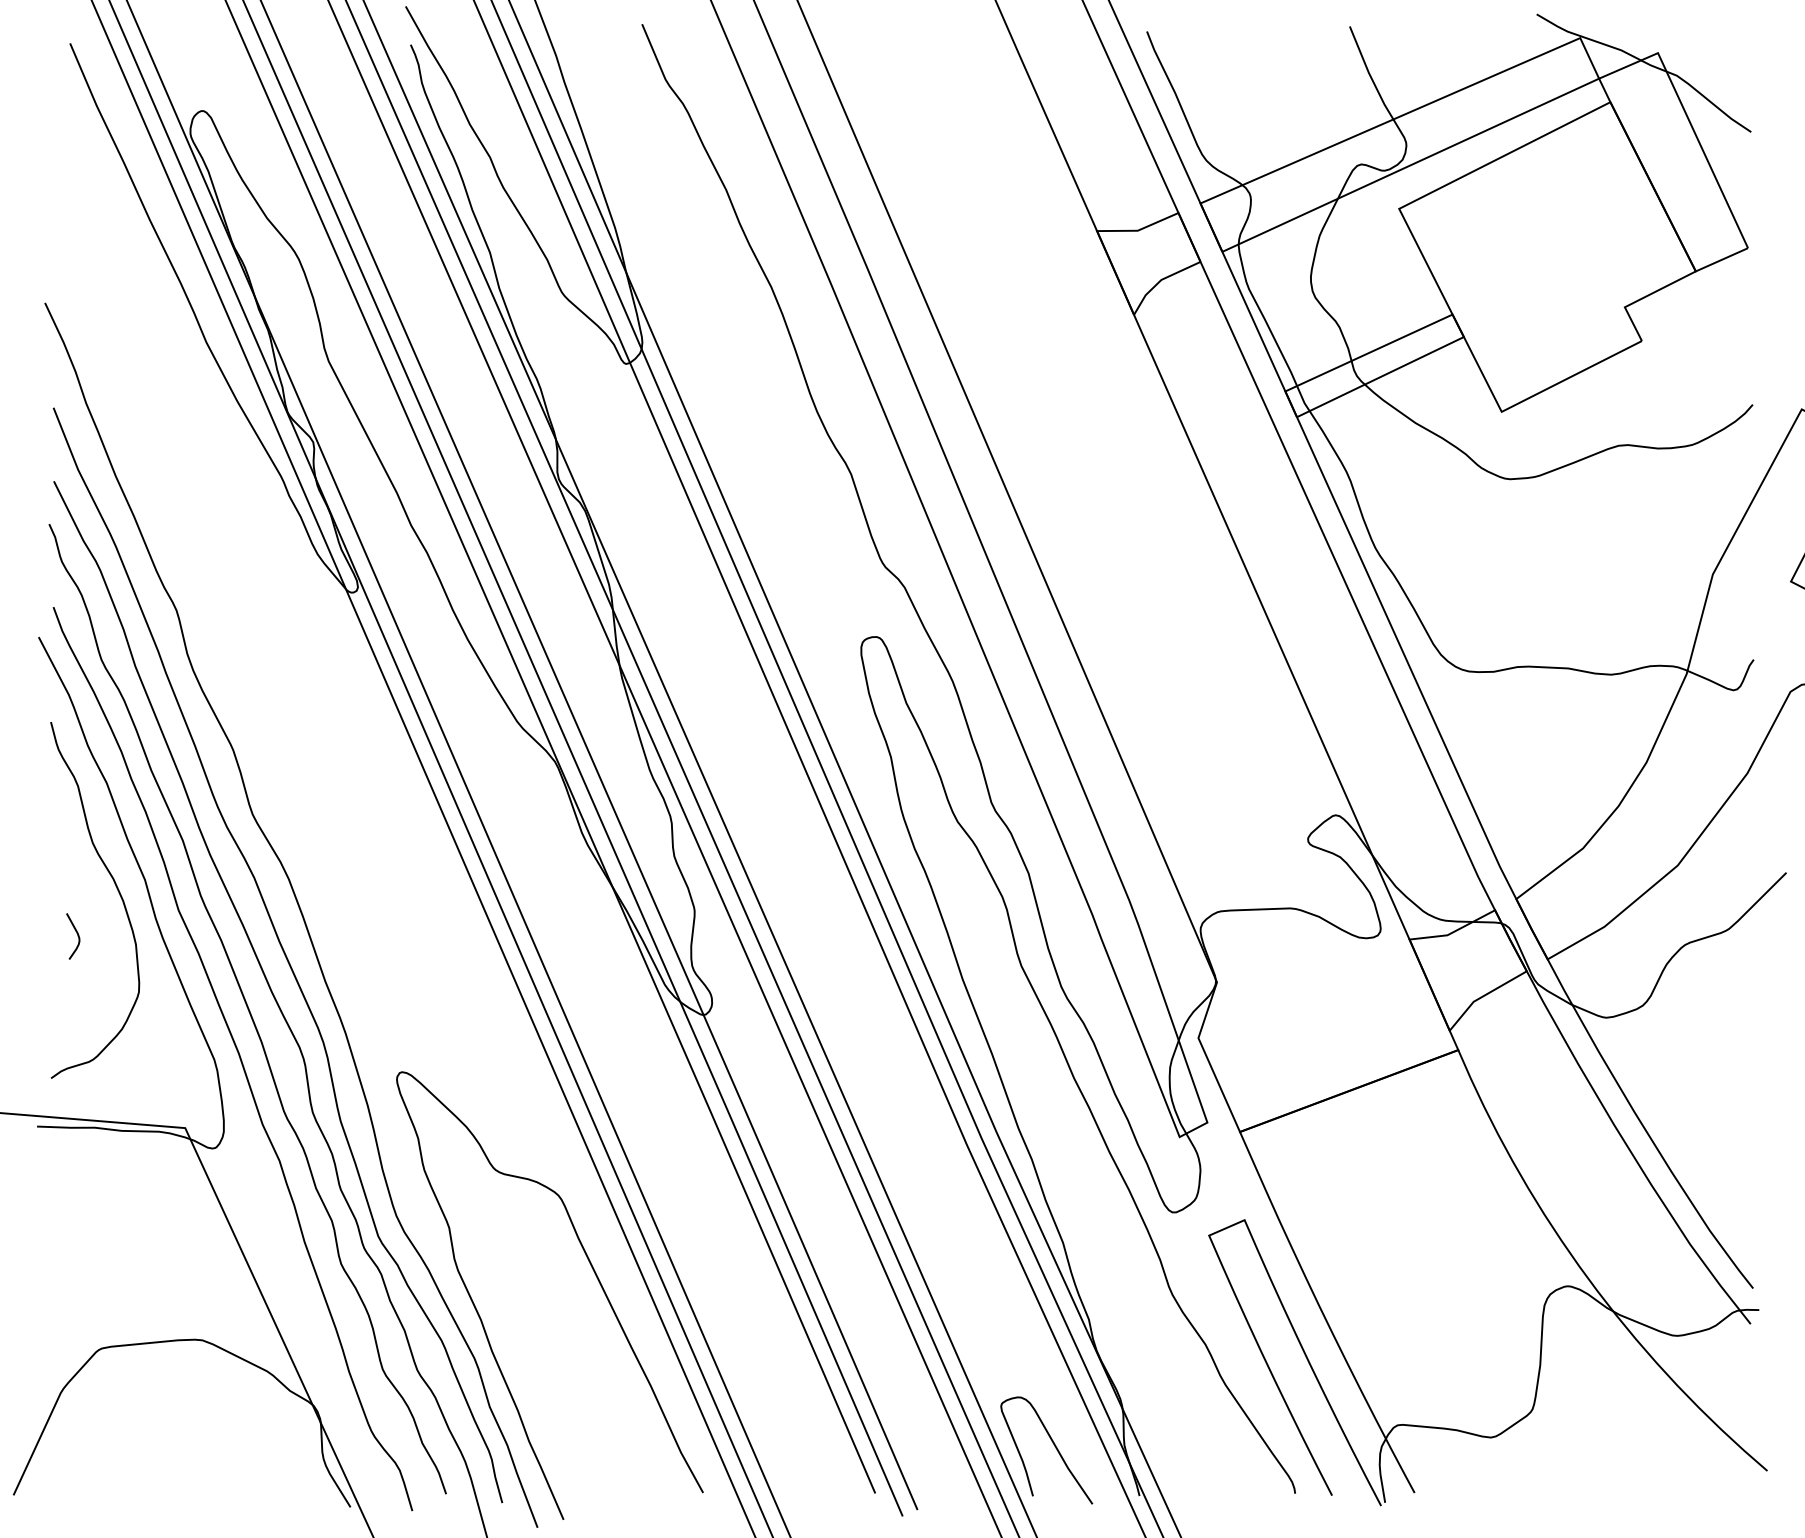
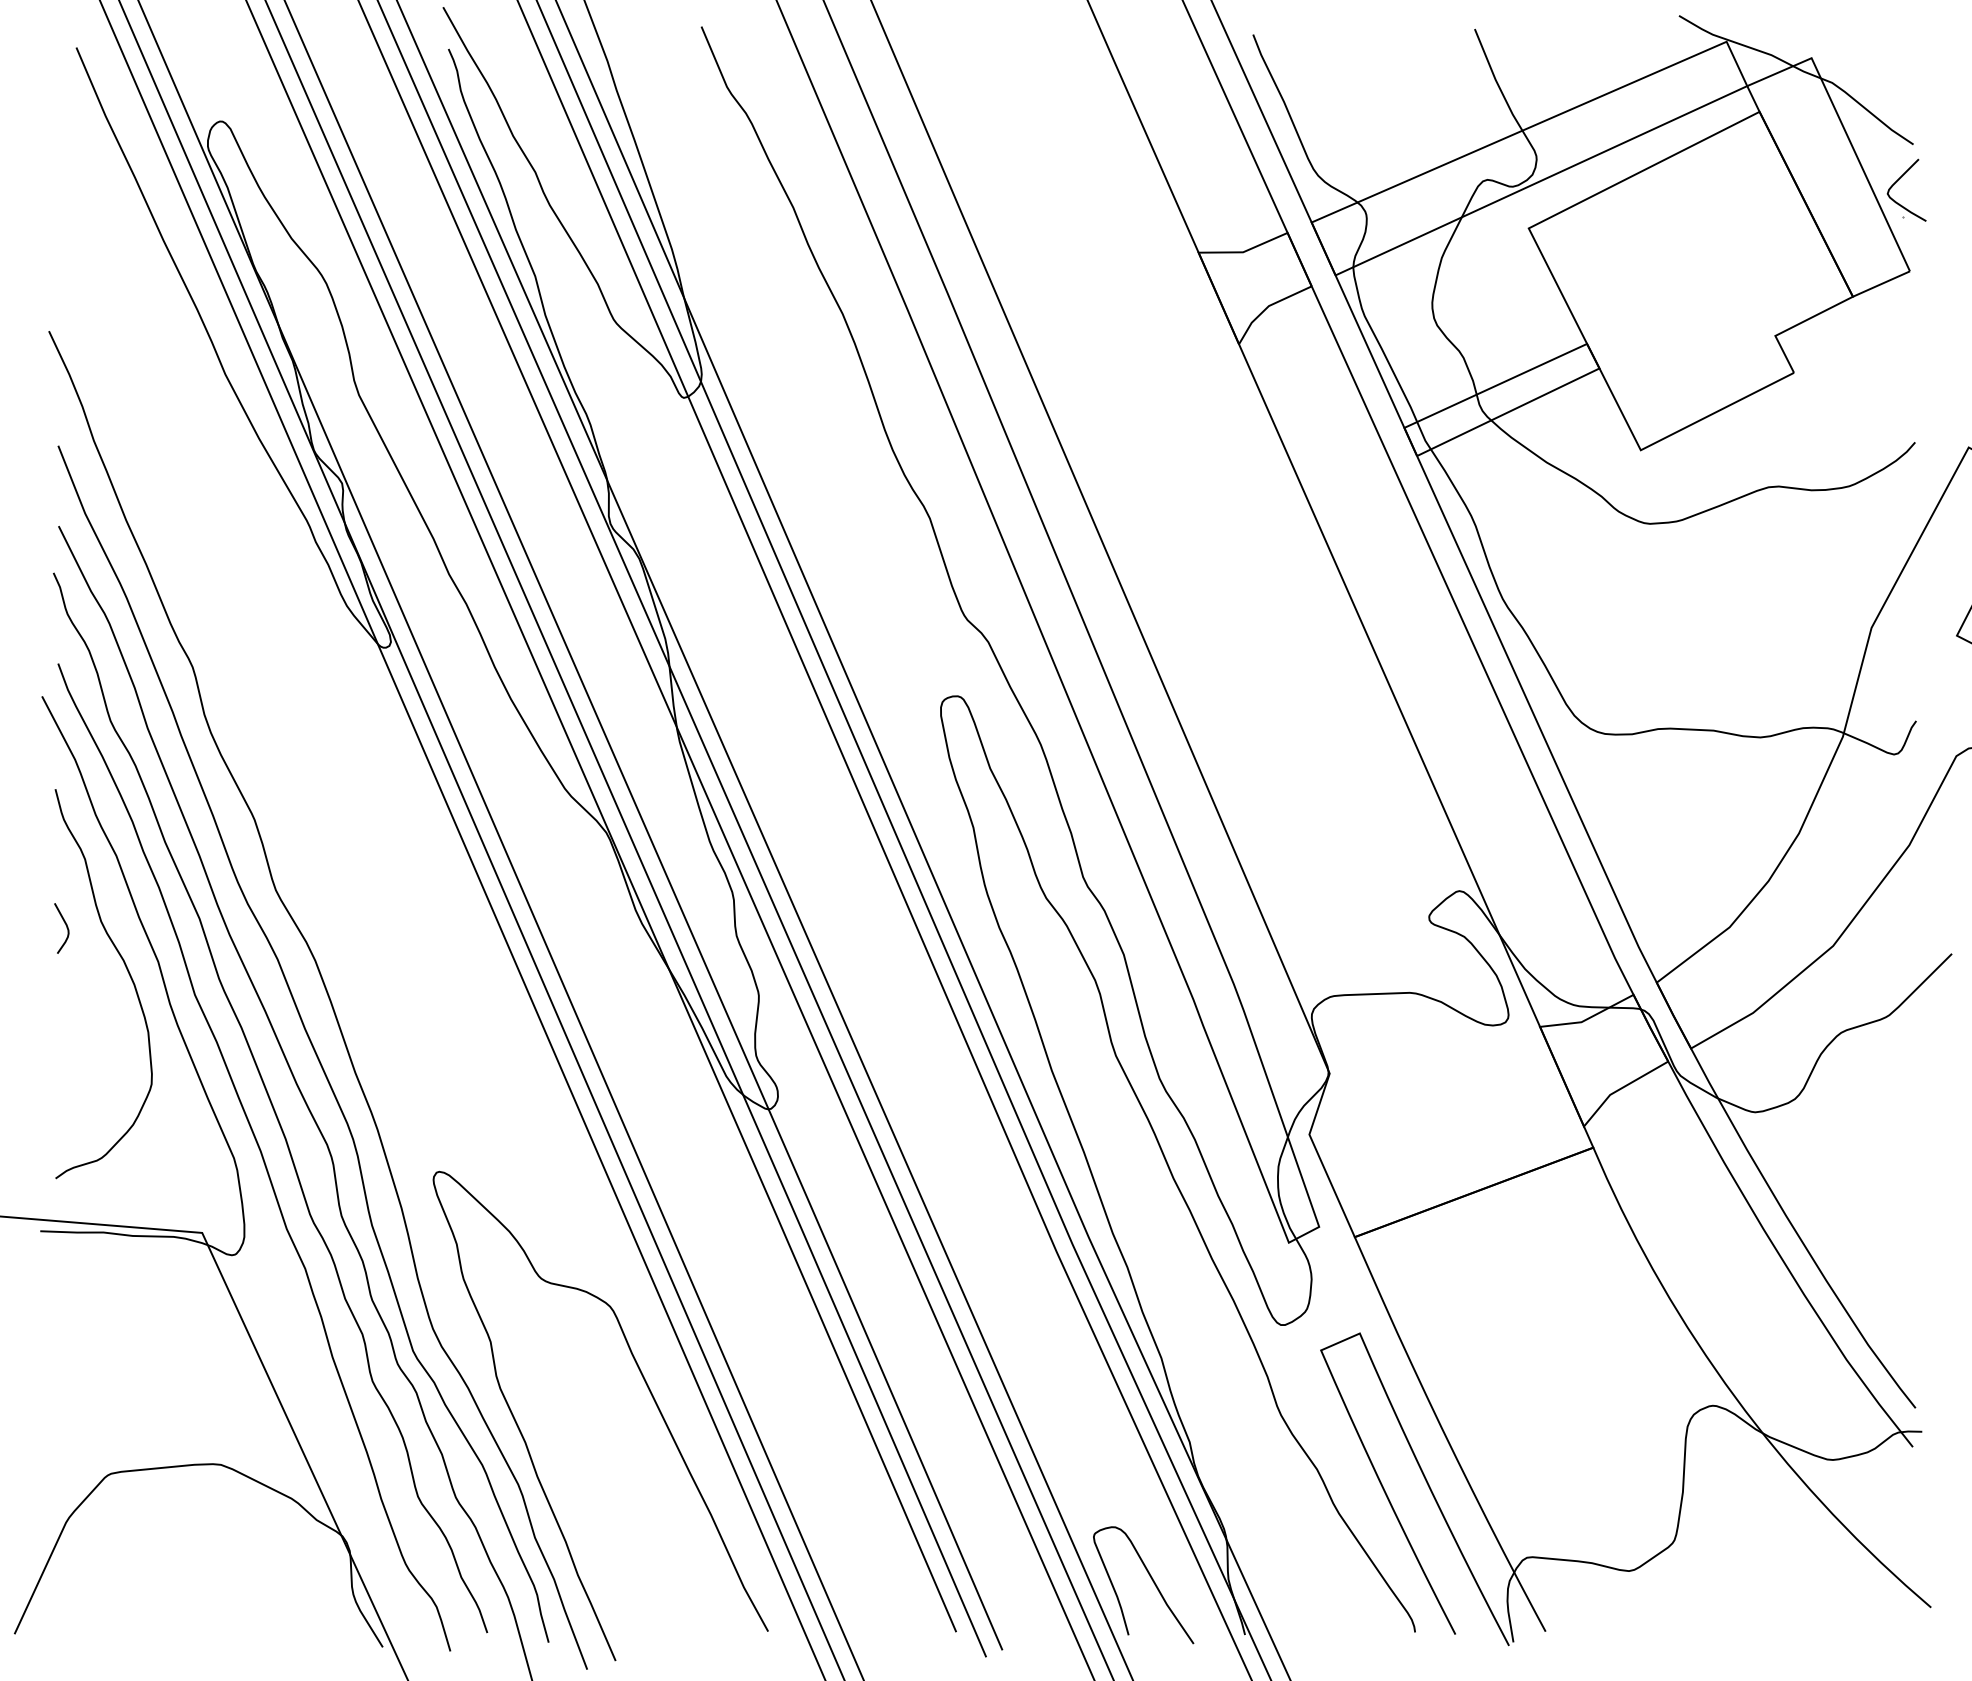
part: (1737, 165) -> (1898, 180), added
curve: (76, 933) -> (65, 925), moved

